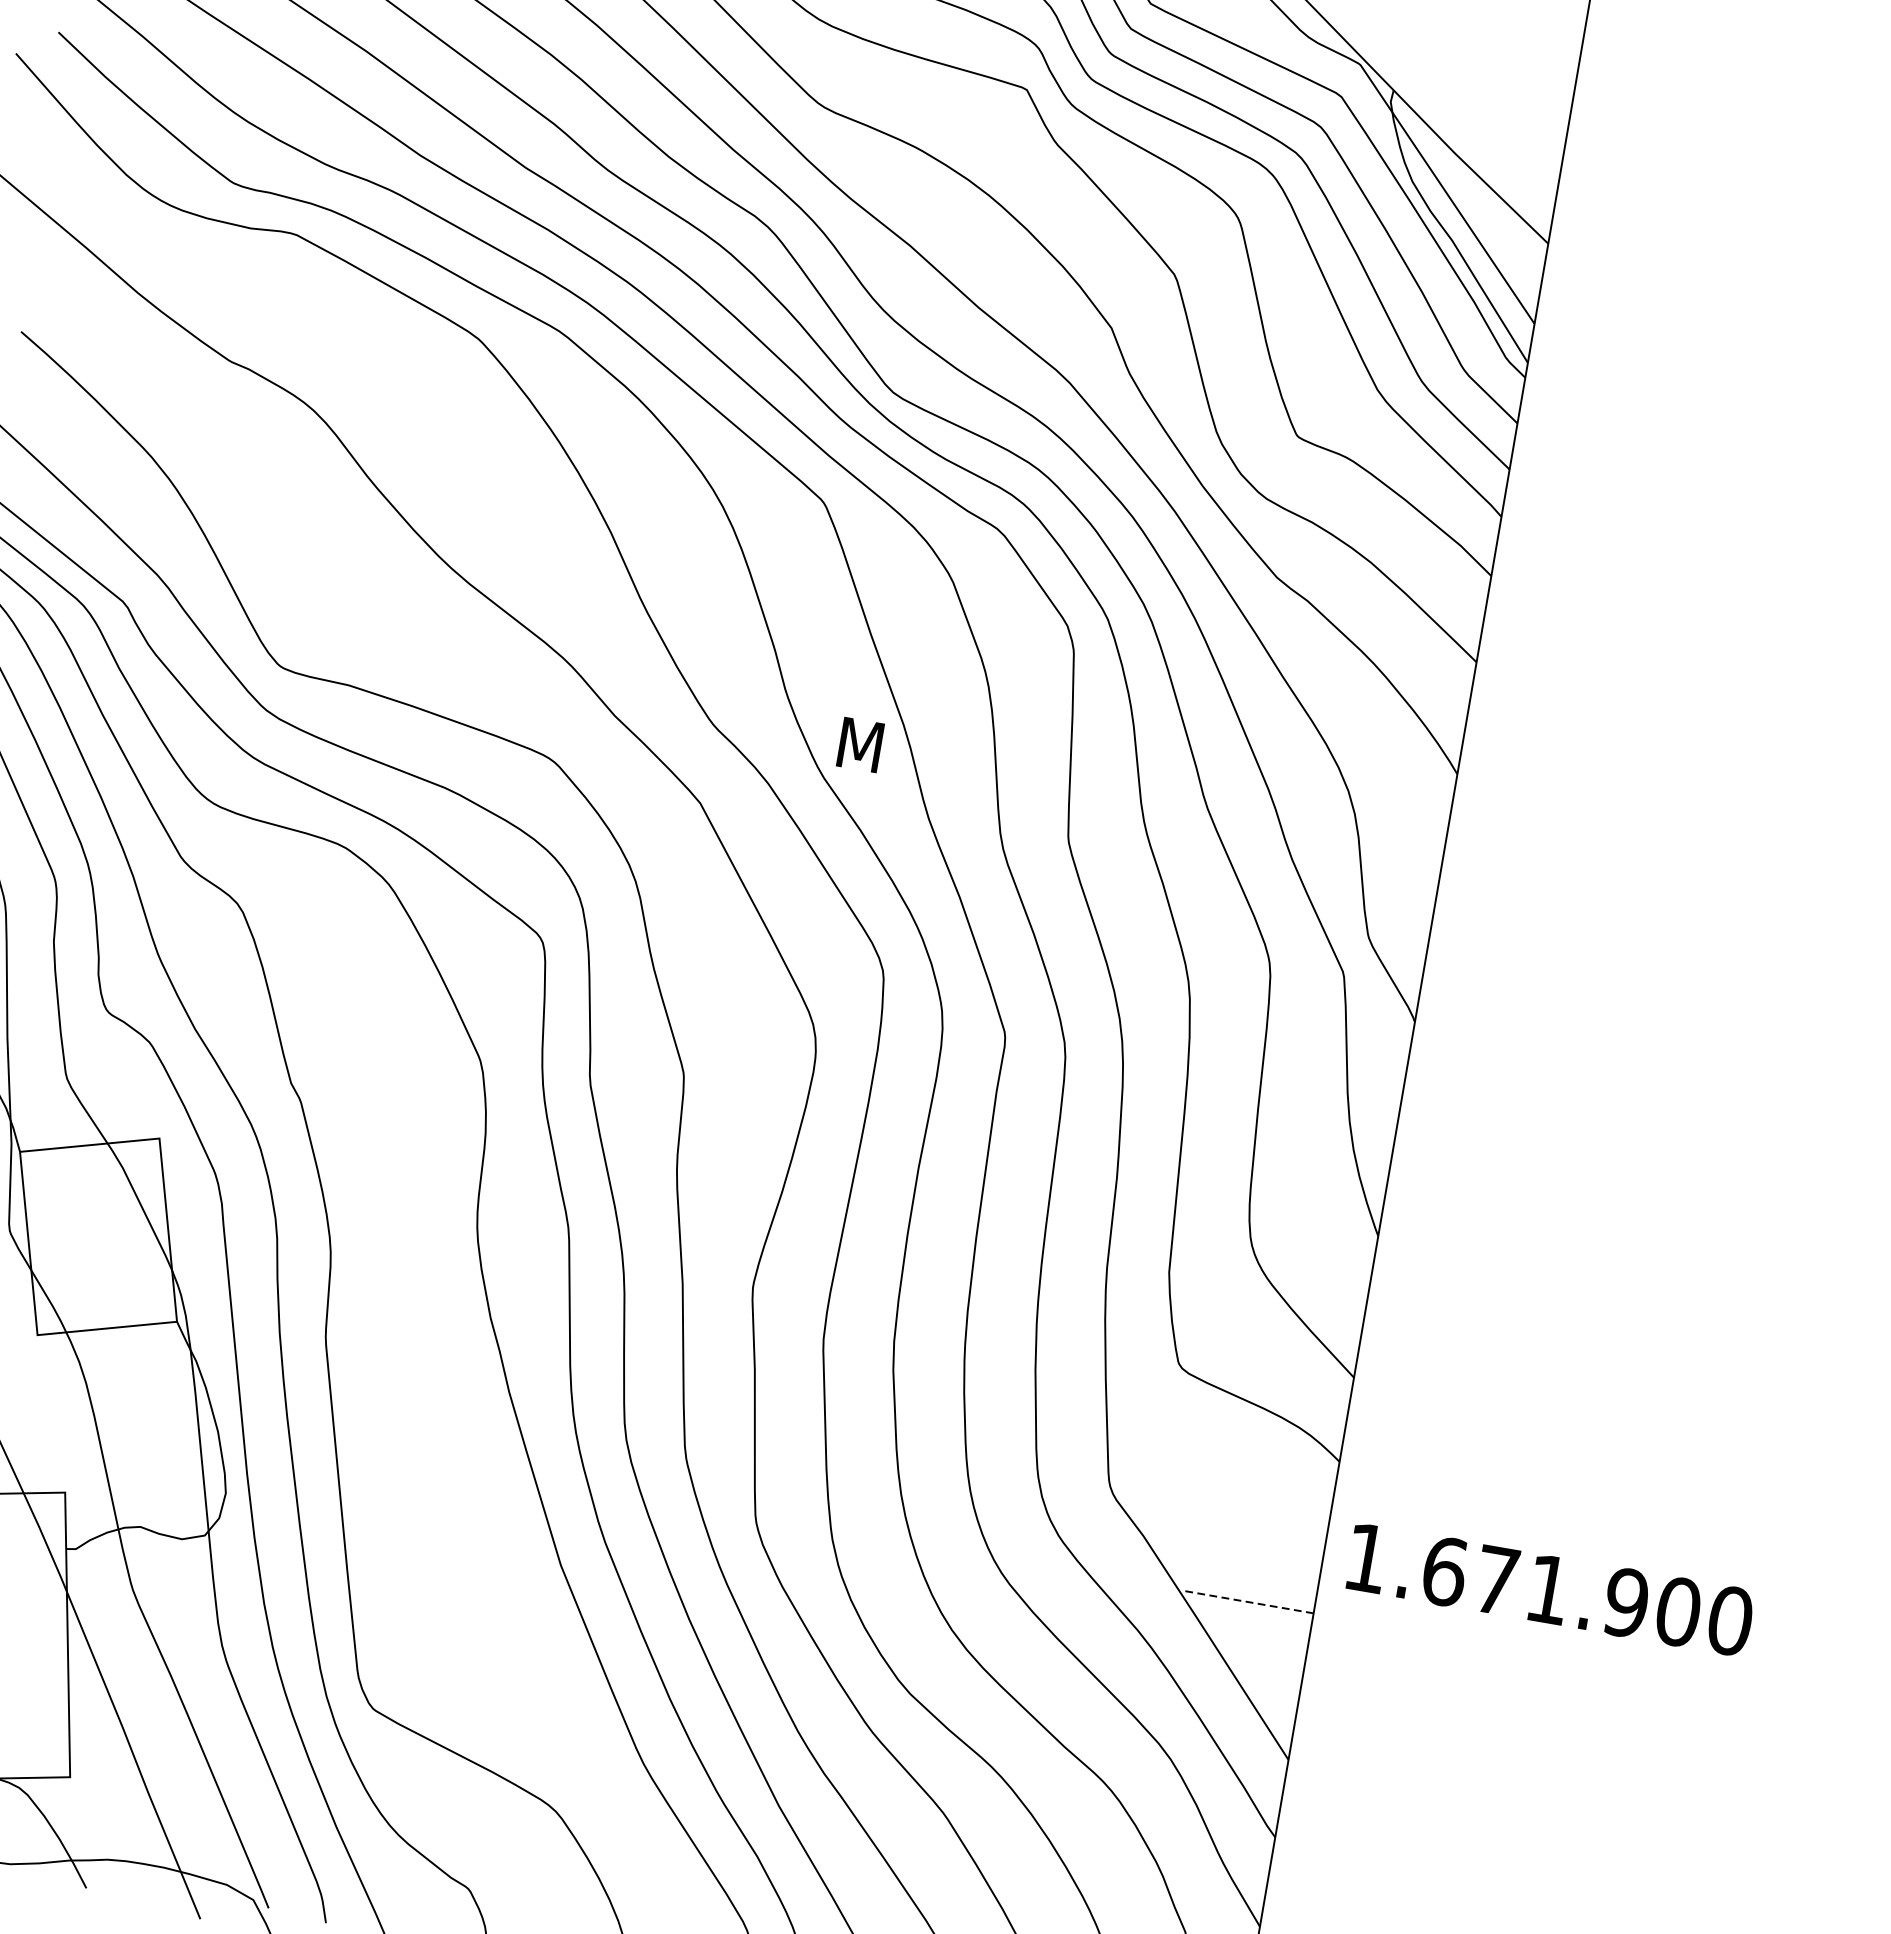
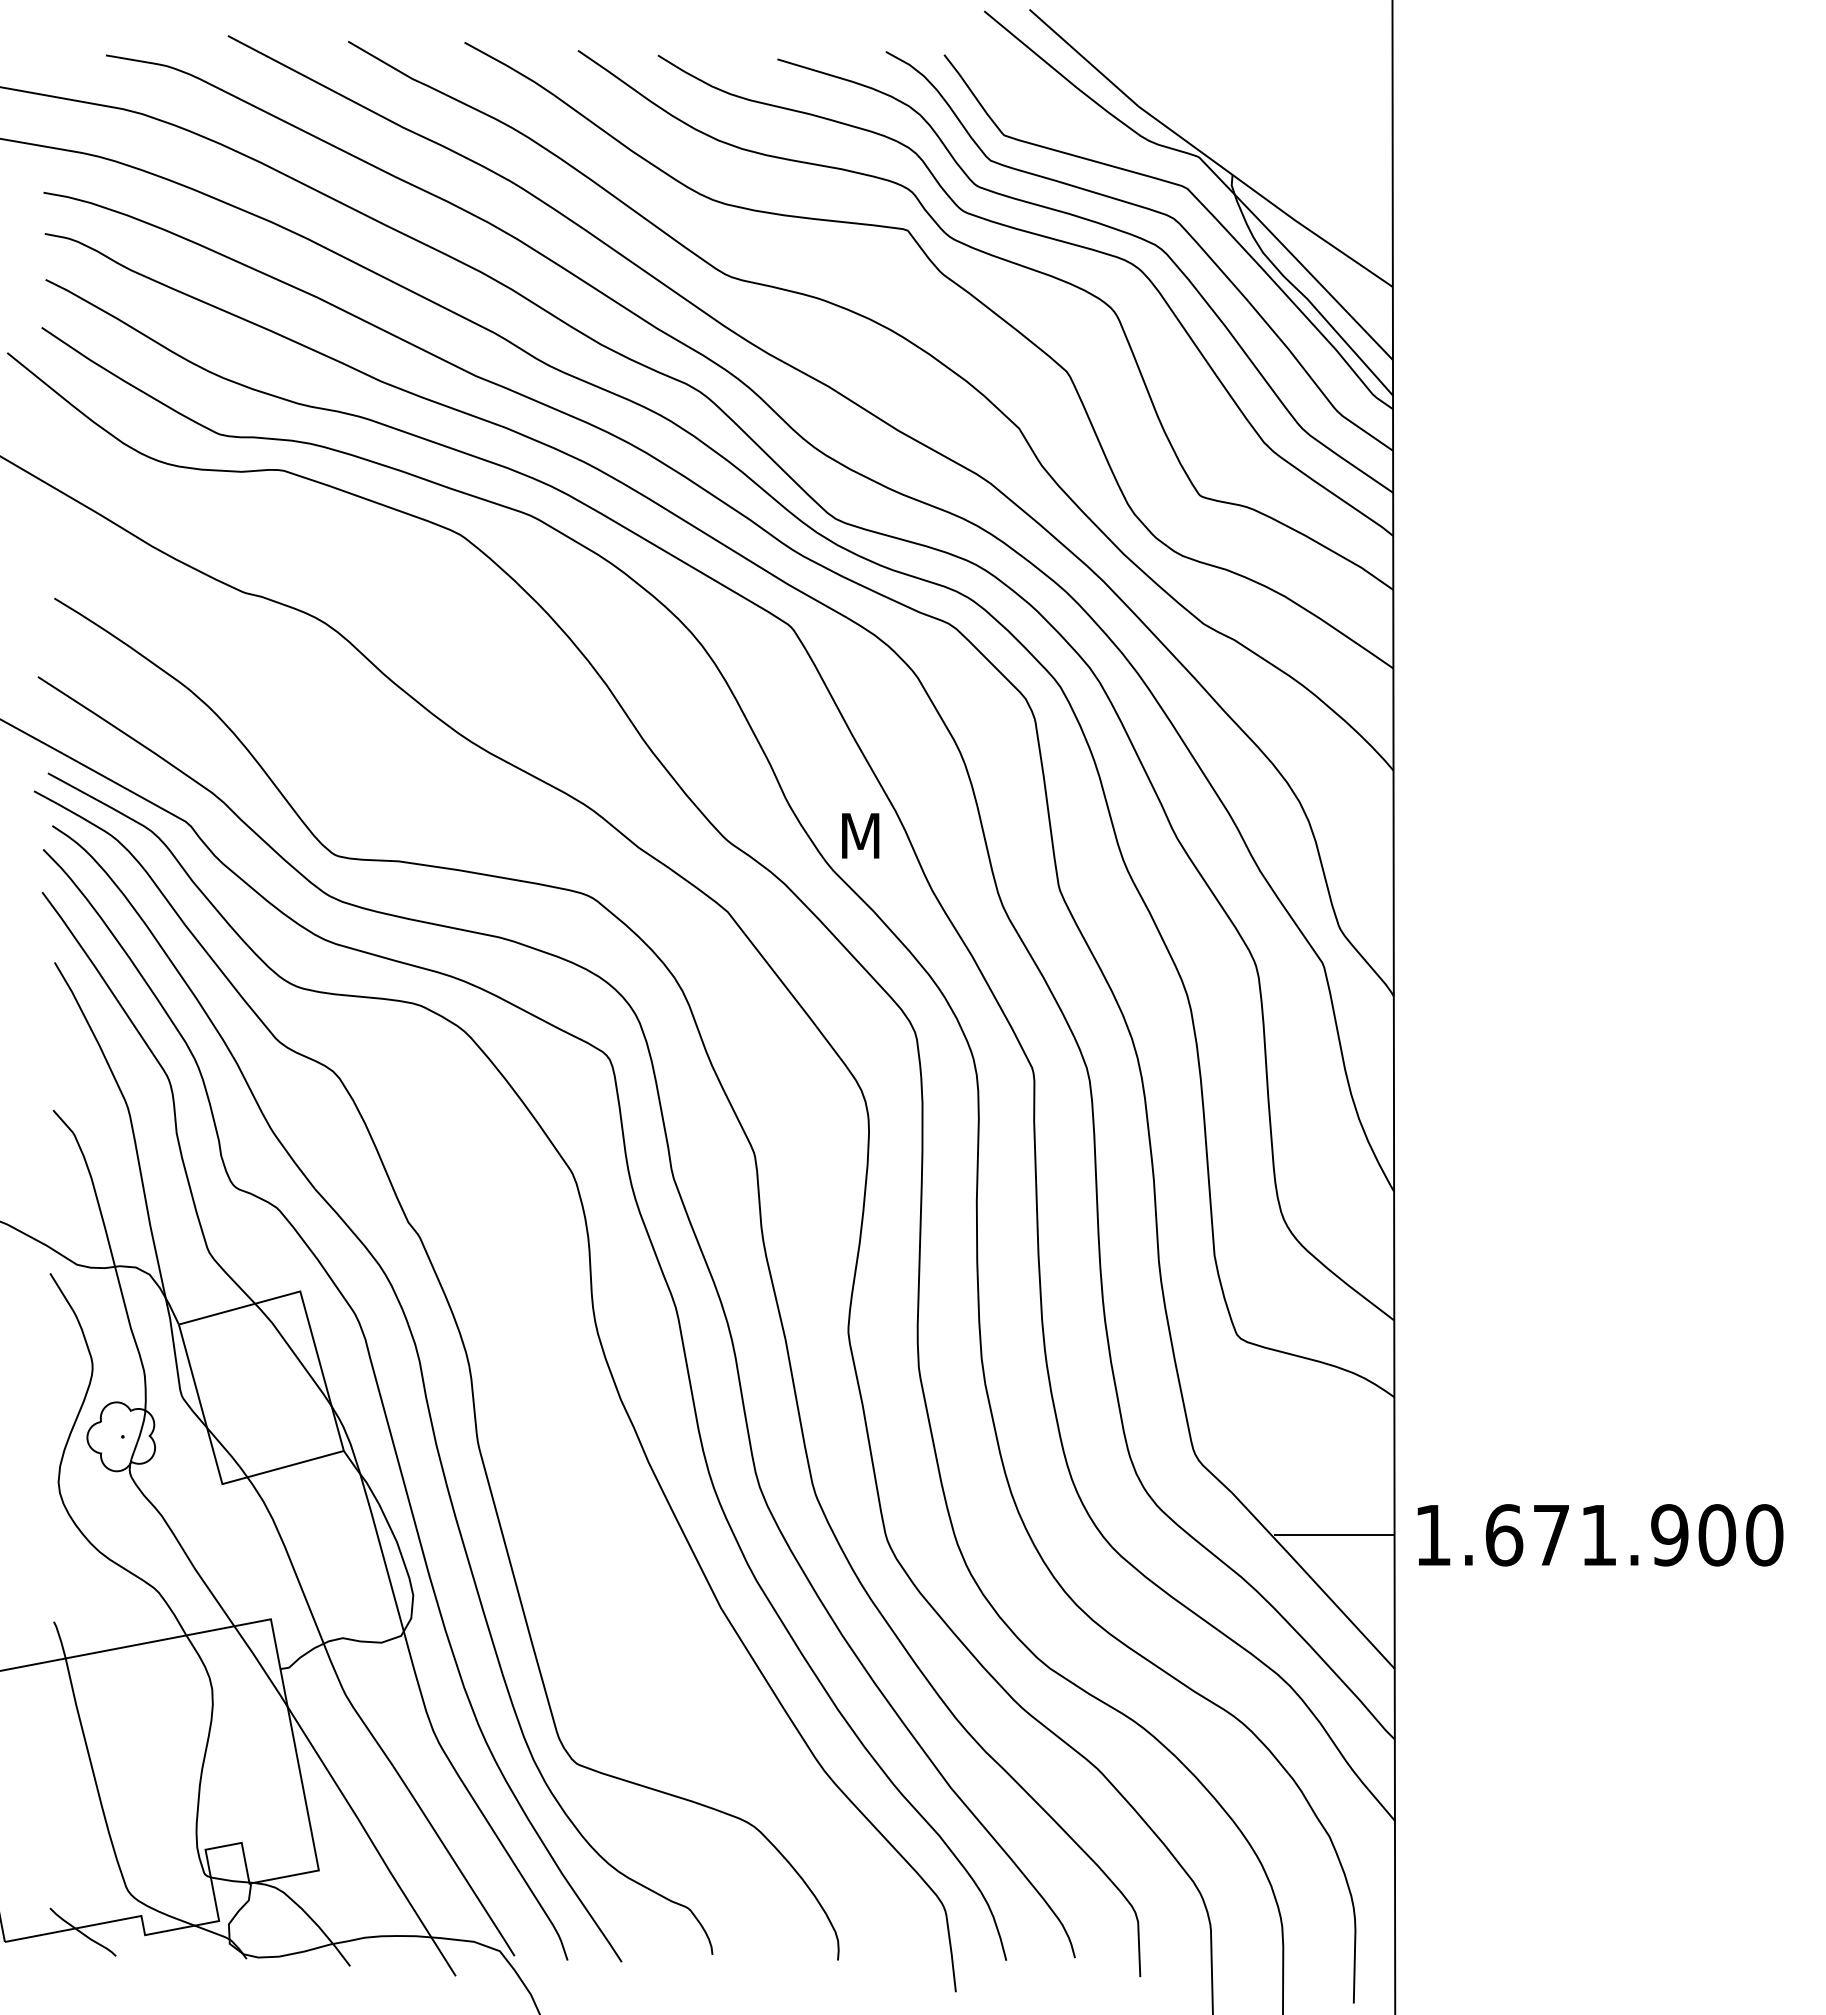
text: (1550, 1590) -> (1600, 1535), moved
line: (1246, 1602) -> (1333, 1535), dashed -> solid

